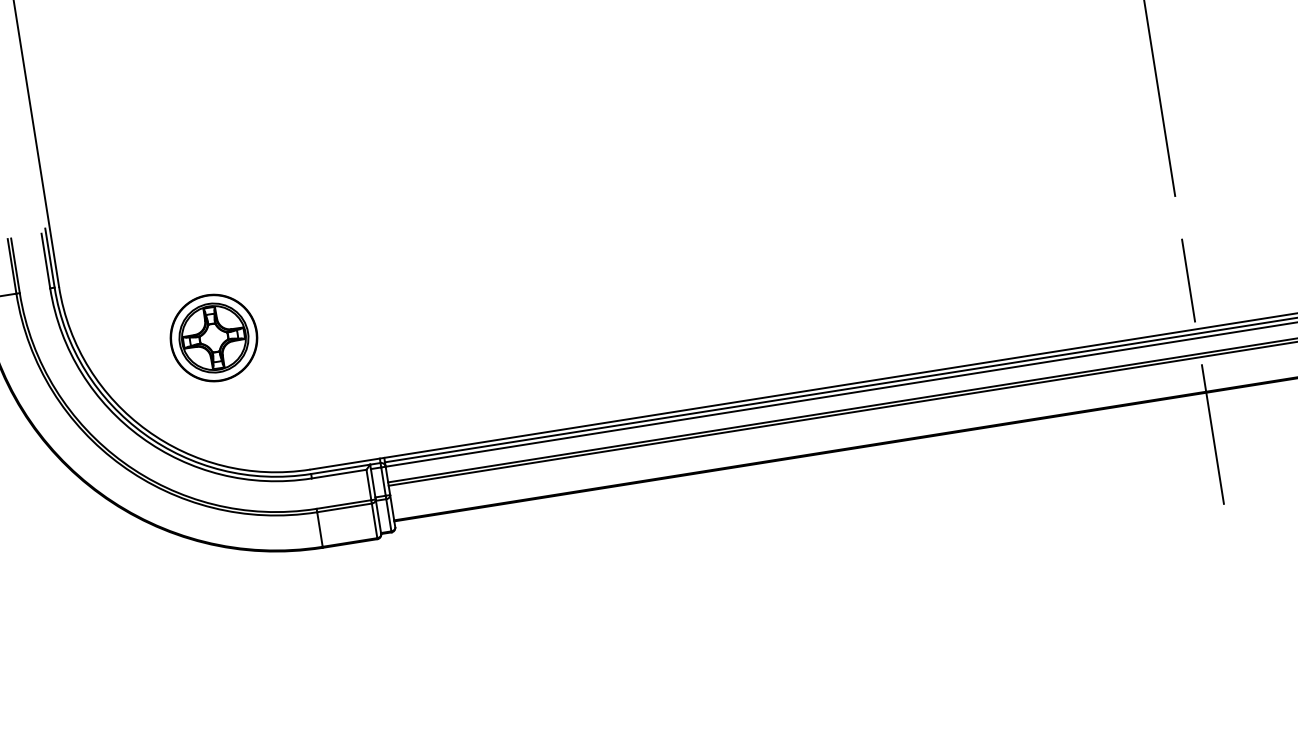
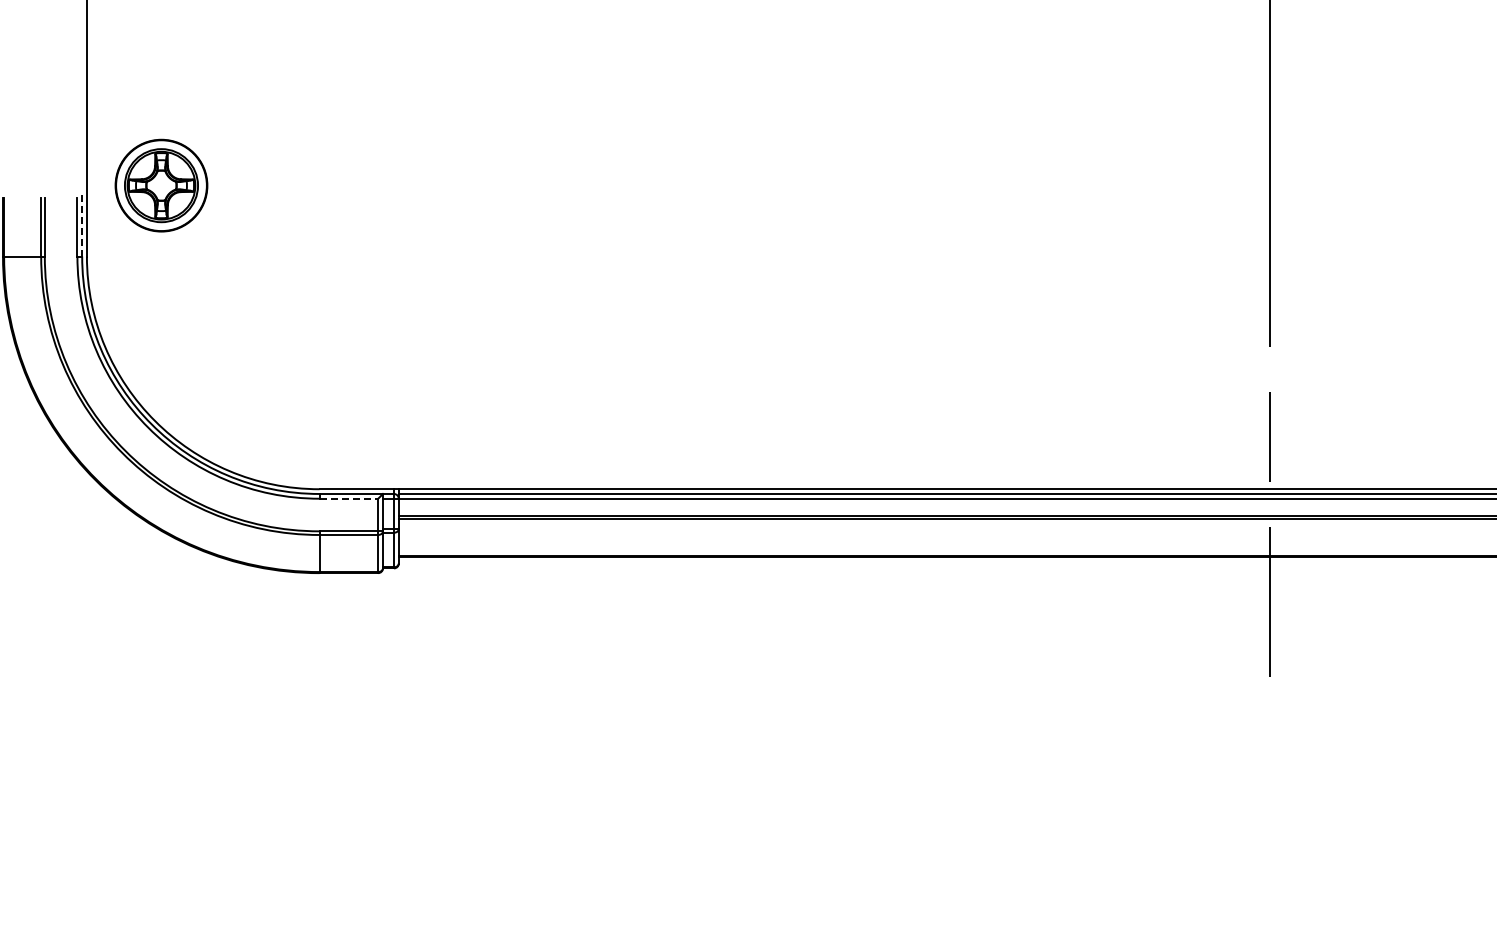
line: (50, 257) -> (82, 224), solid -> dashed
part: (213, 337) -> (161, 185), moved
line: (339, 473) -> (349, 498), solid -> dashed

